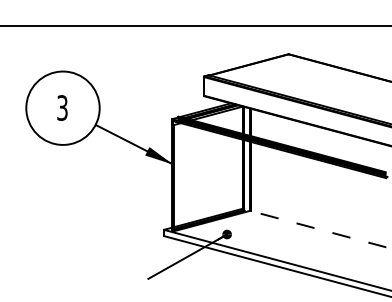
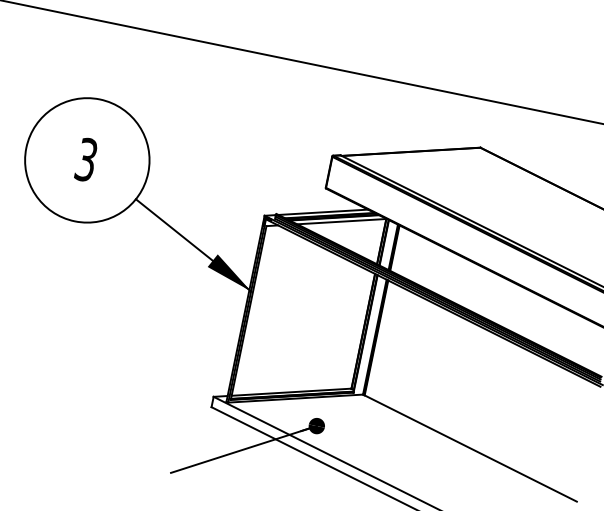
line: (318, 229) -> (470, 448), dashed -> solid

